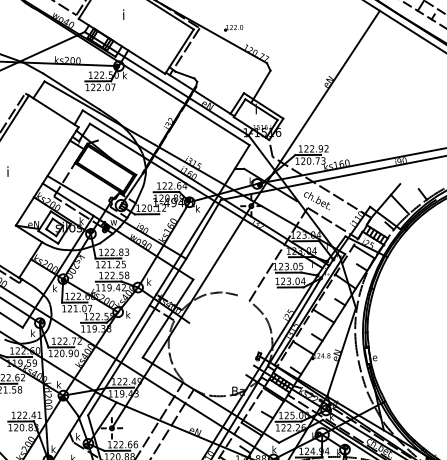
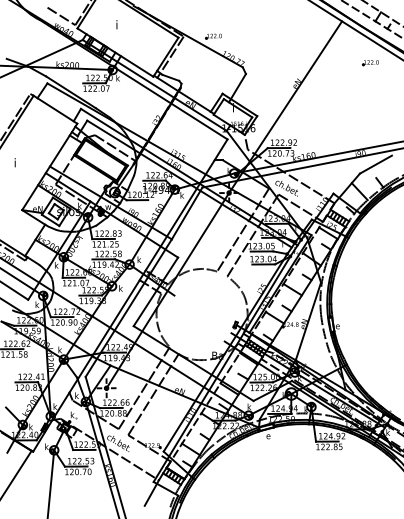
part: (412, 58) -> (370, 63), added
line: (122, 155) -> (115, 148), added
line: (417, 173) -> (375, 164), added
line: (267, 247) -> (243, 229), added

